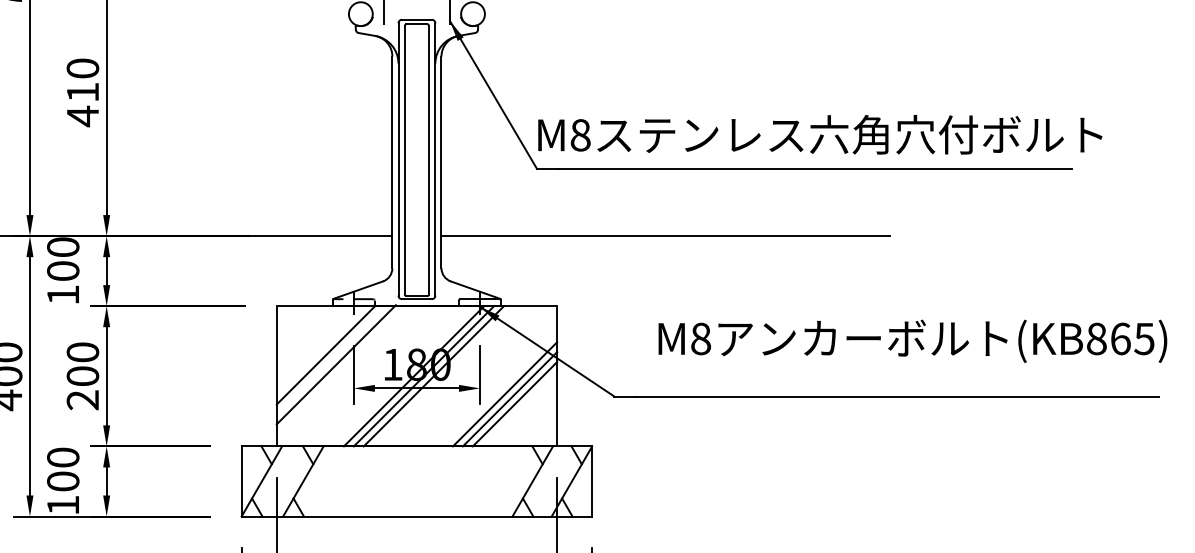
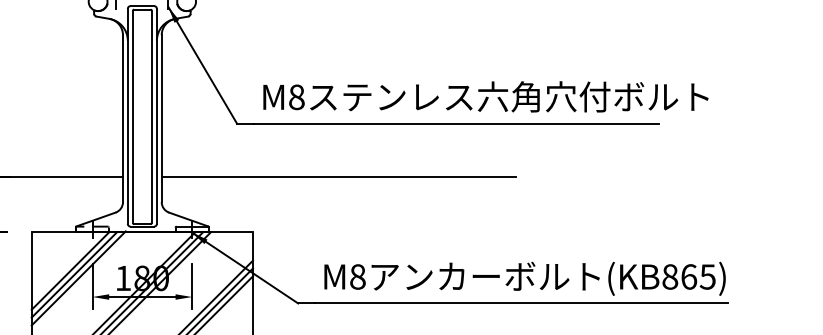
text: (820, 134) -> (486, 96), moved
text: (912, 340) -> (524, 278), moved
line: (330, 360) -> (74, 275), added

